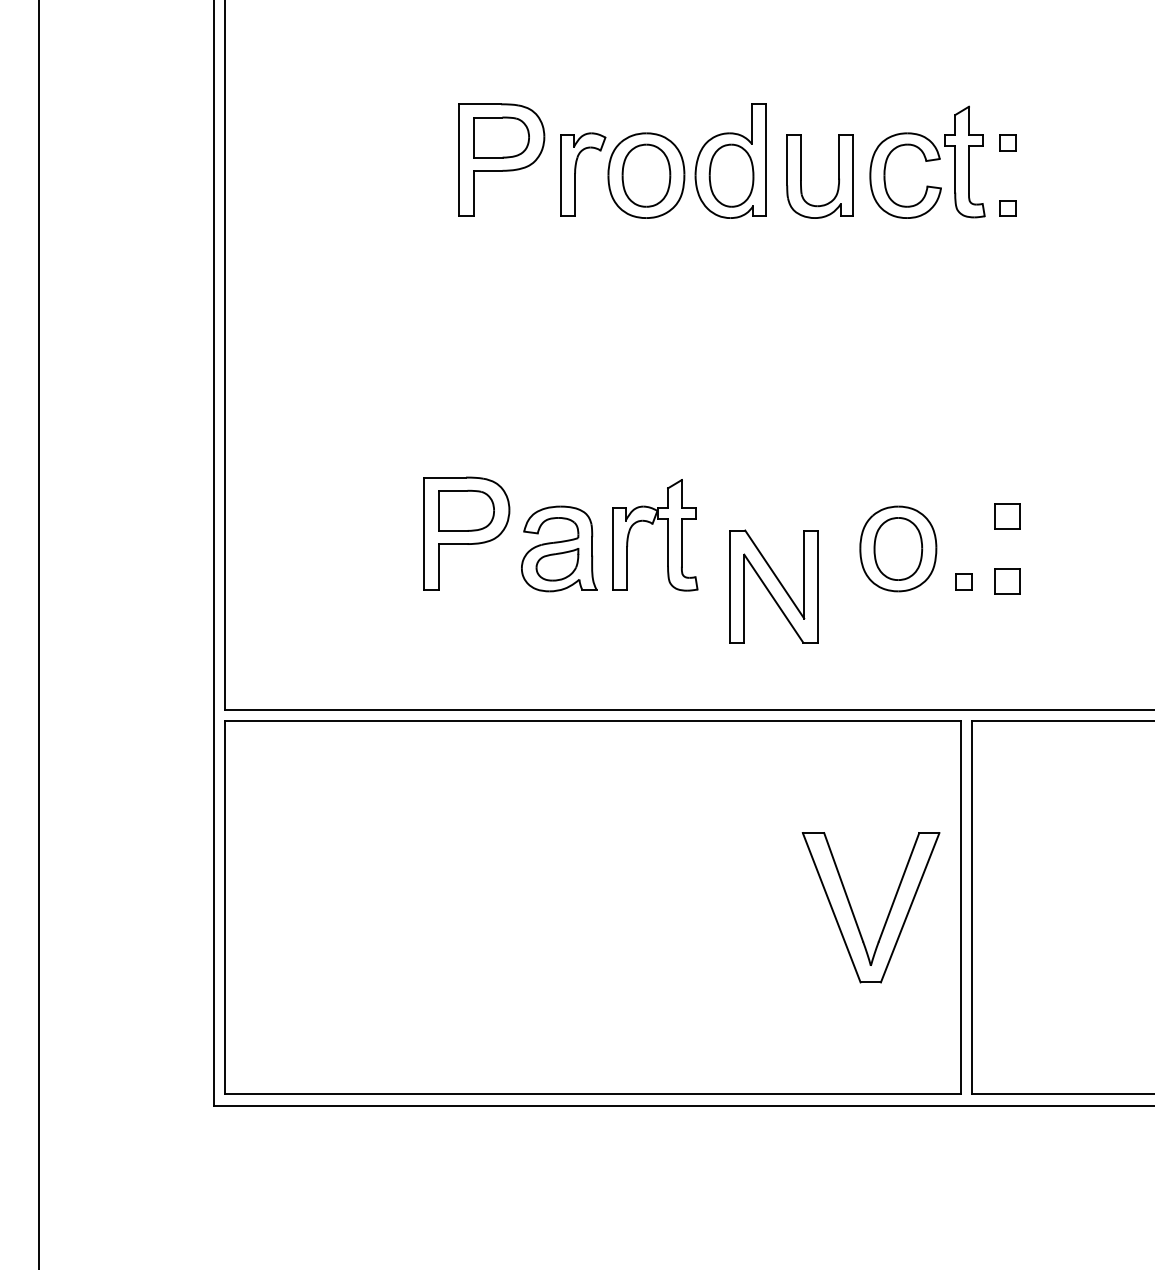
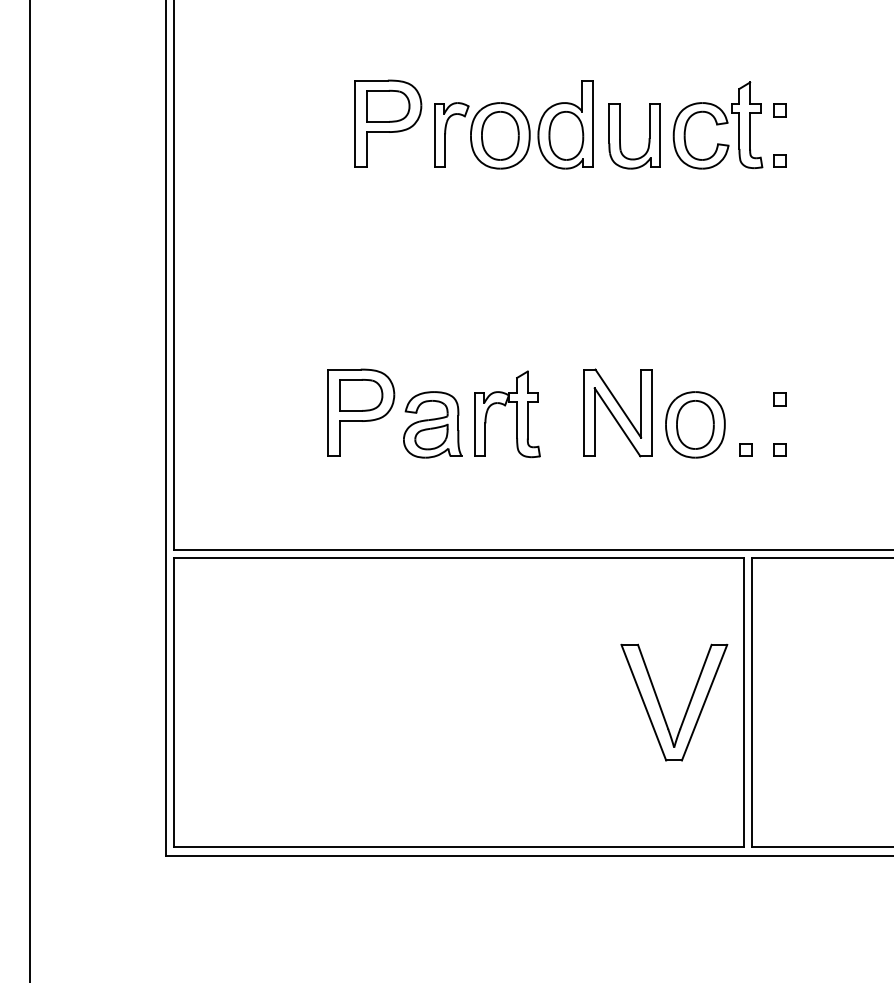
part: (1007, 515) -> (779, 398), size x0.62
part: (1007, 581) -> (779, 450), size x0.62
part: (773, 586) -> (617, 412), moved

